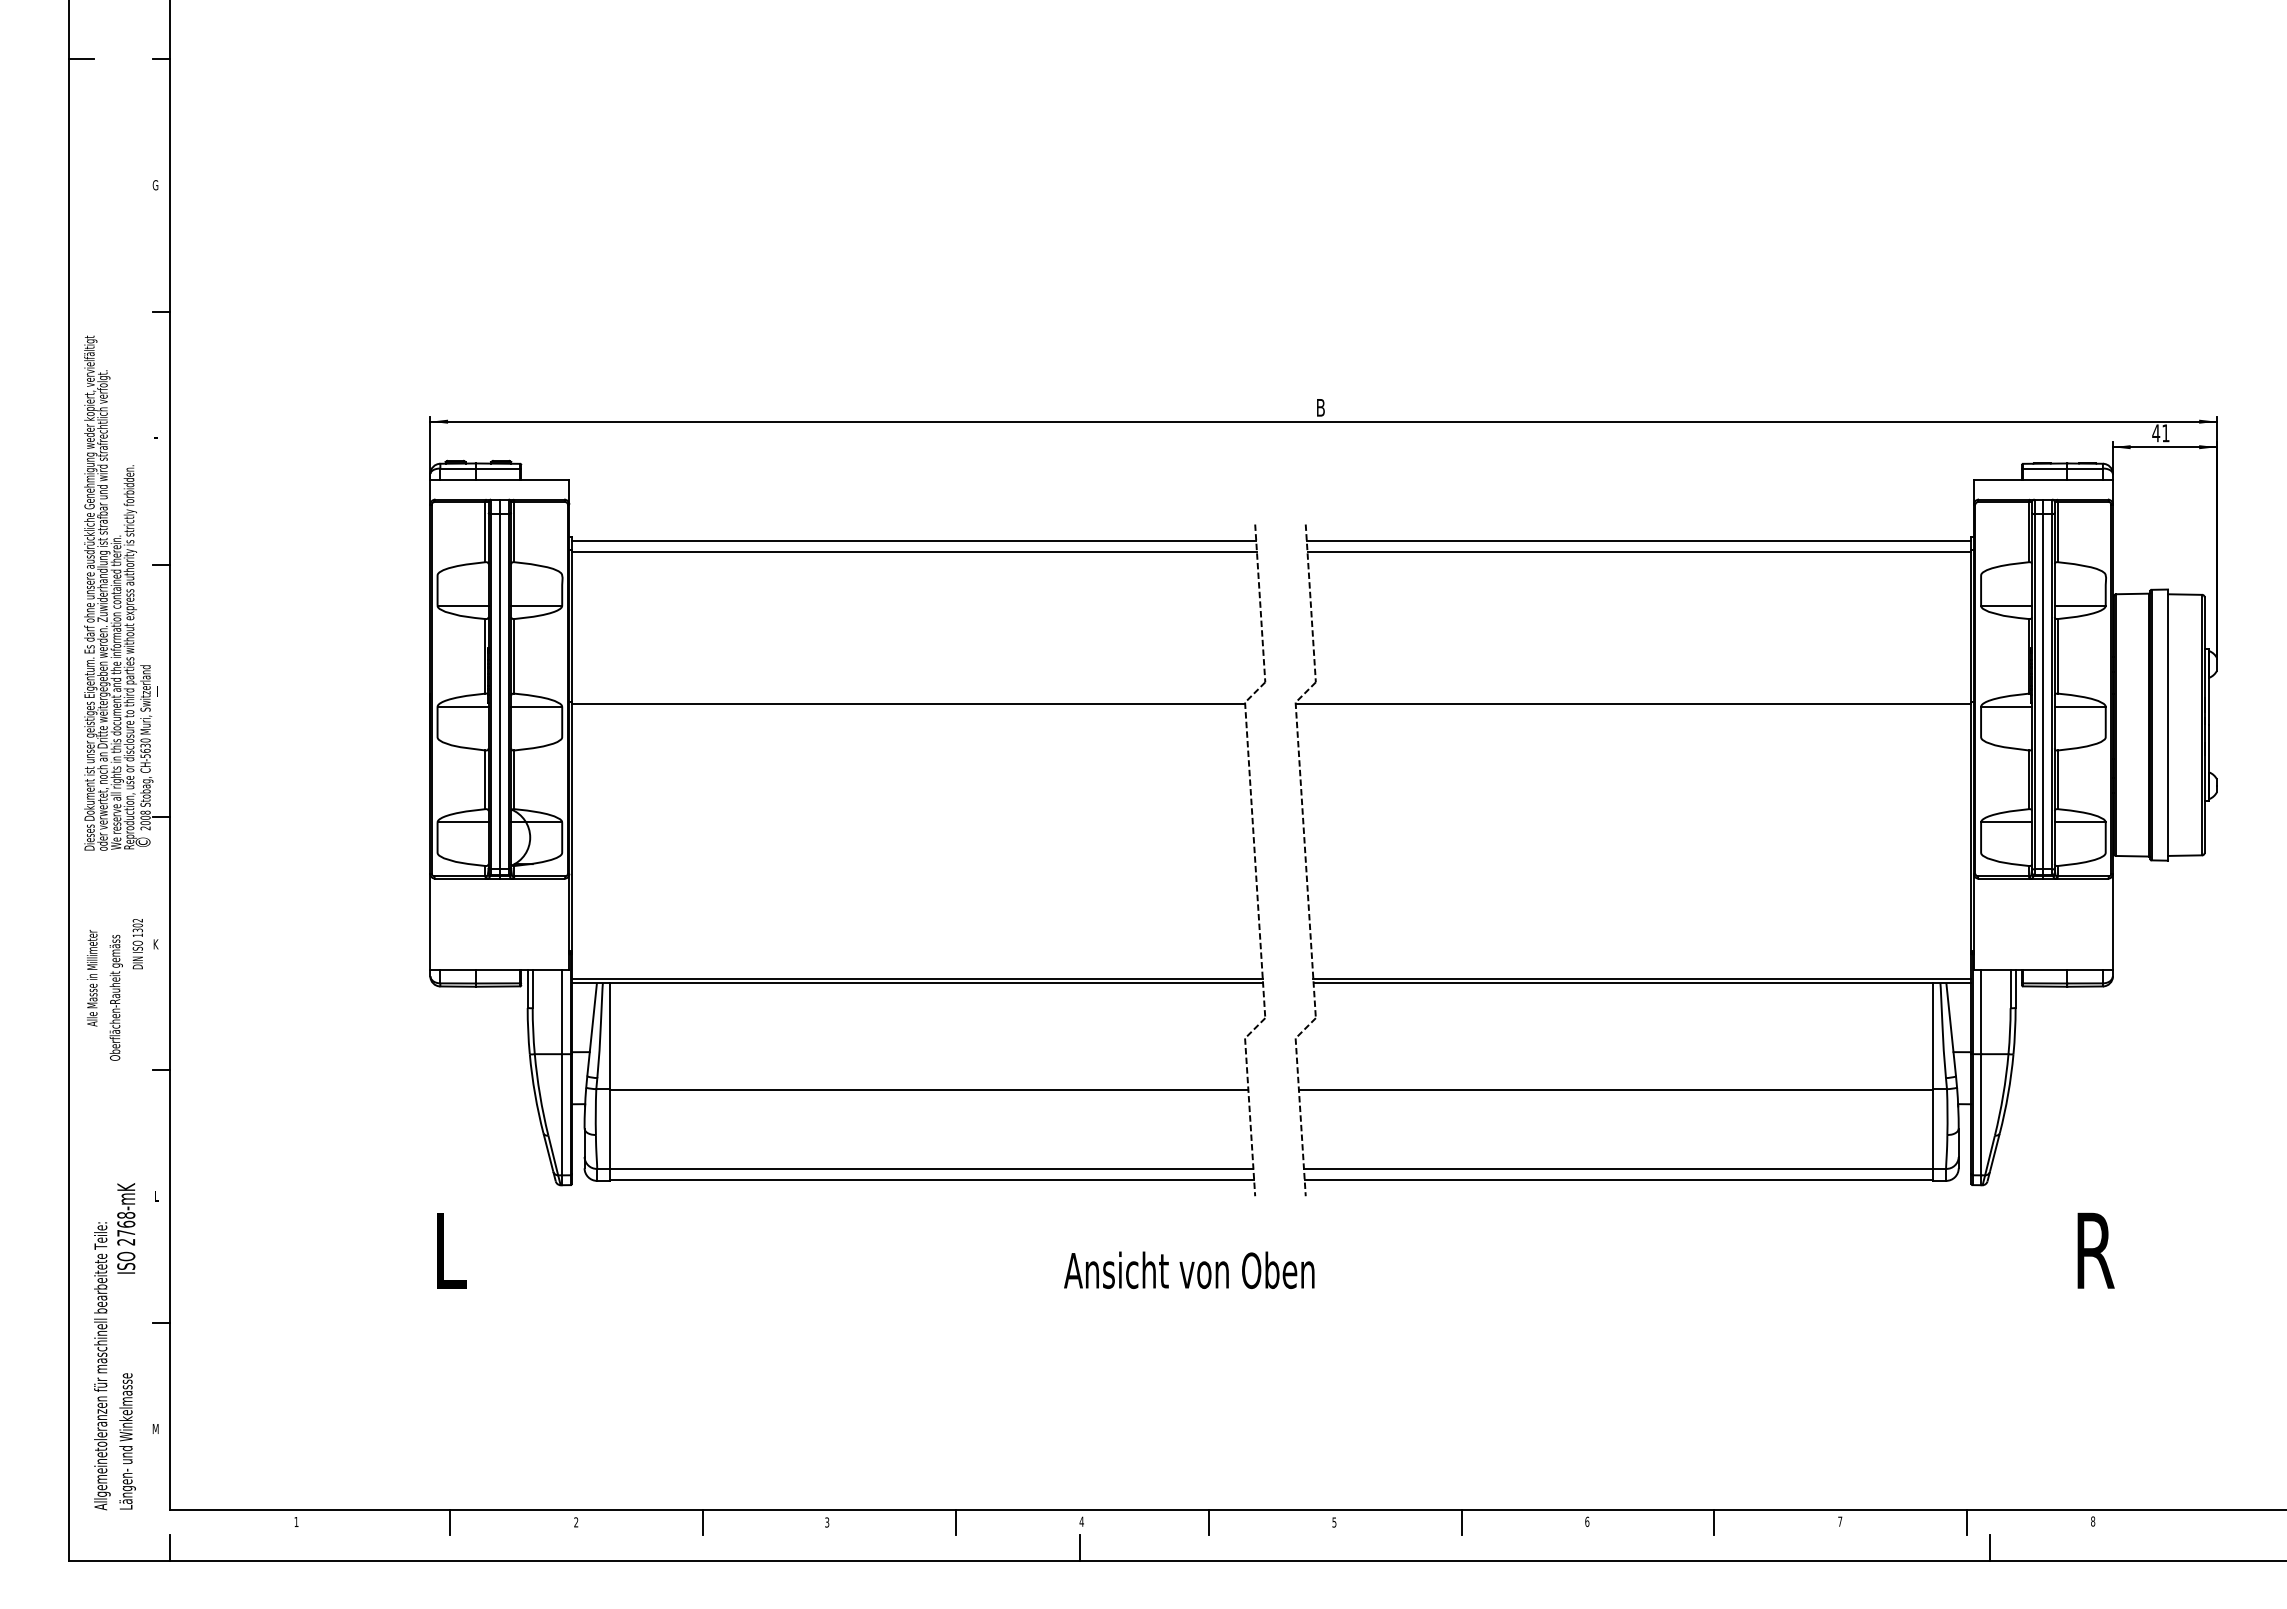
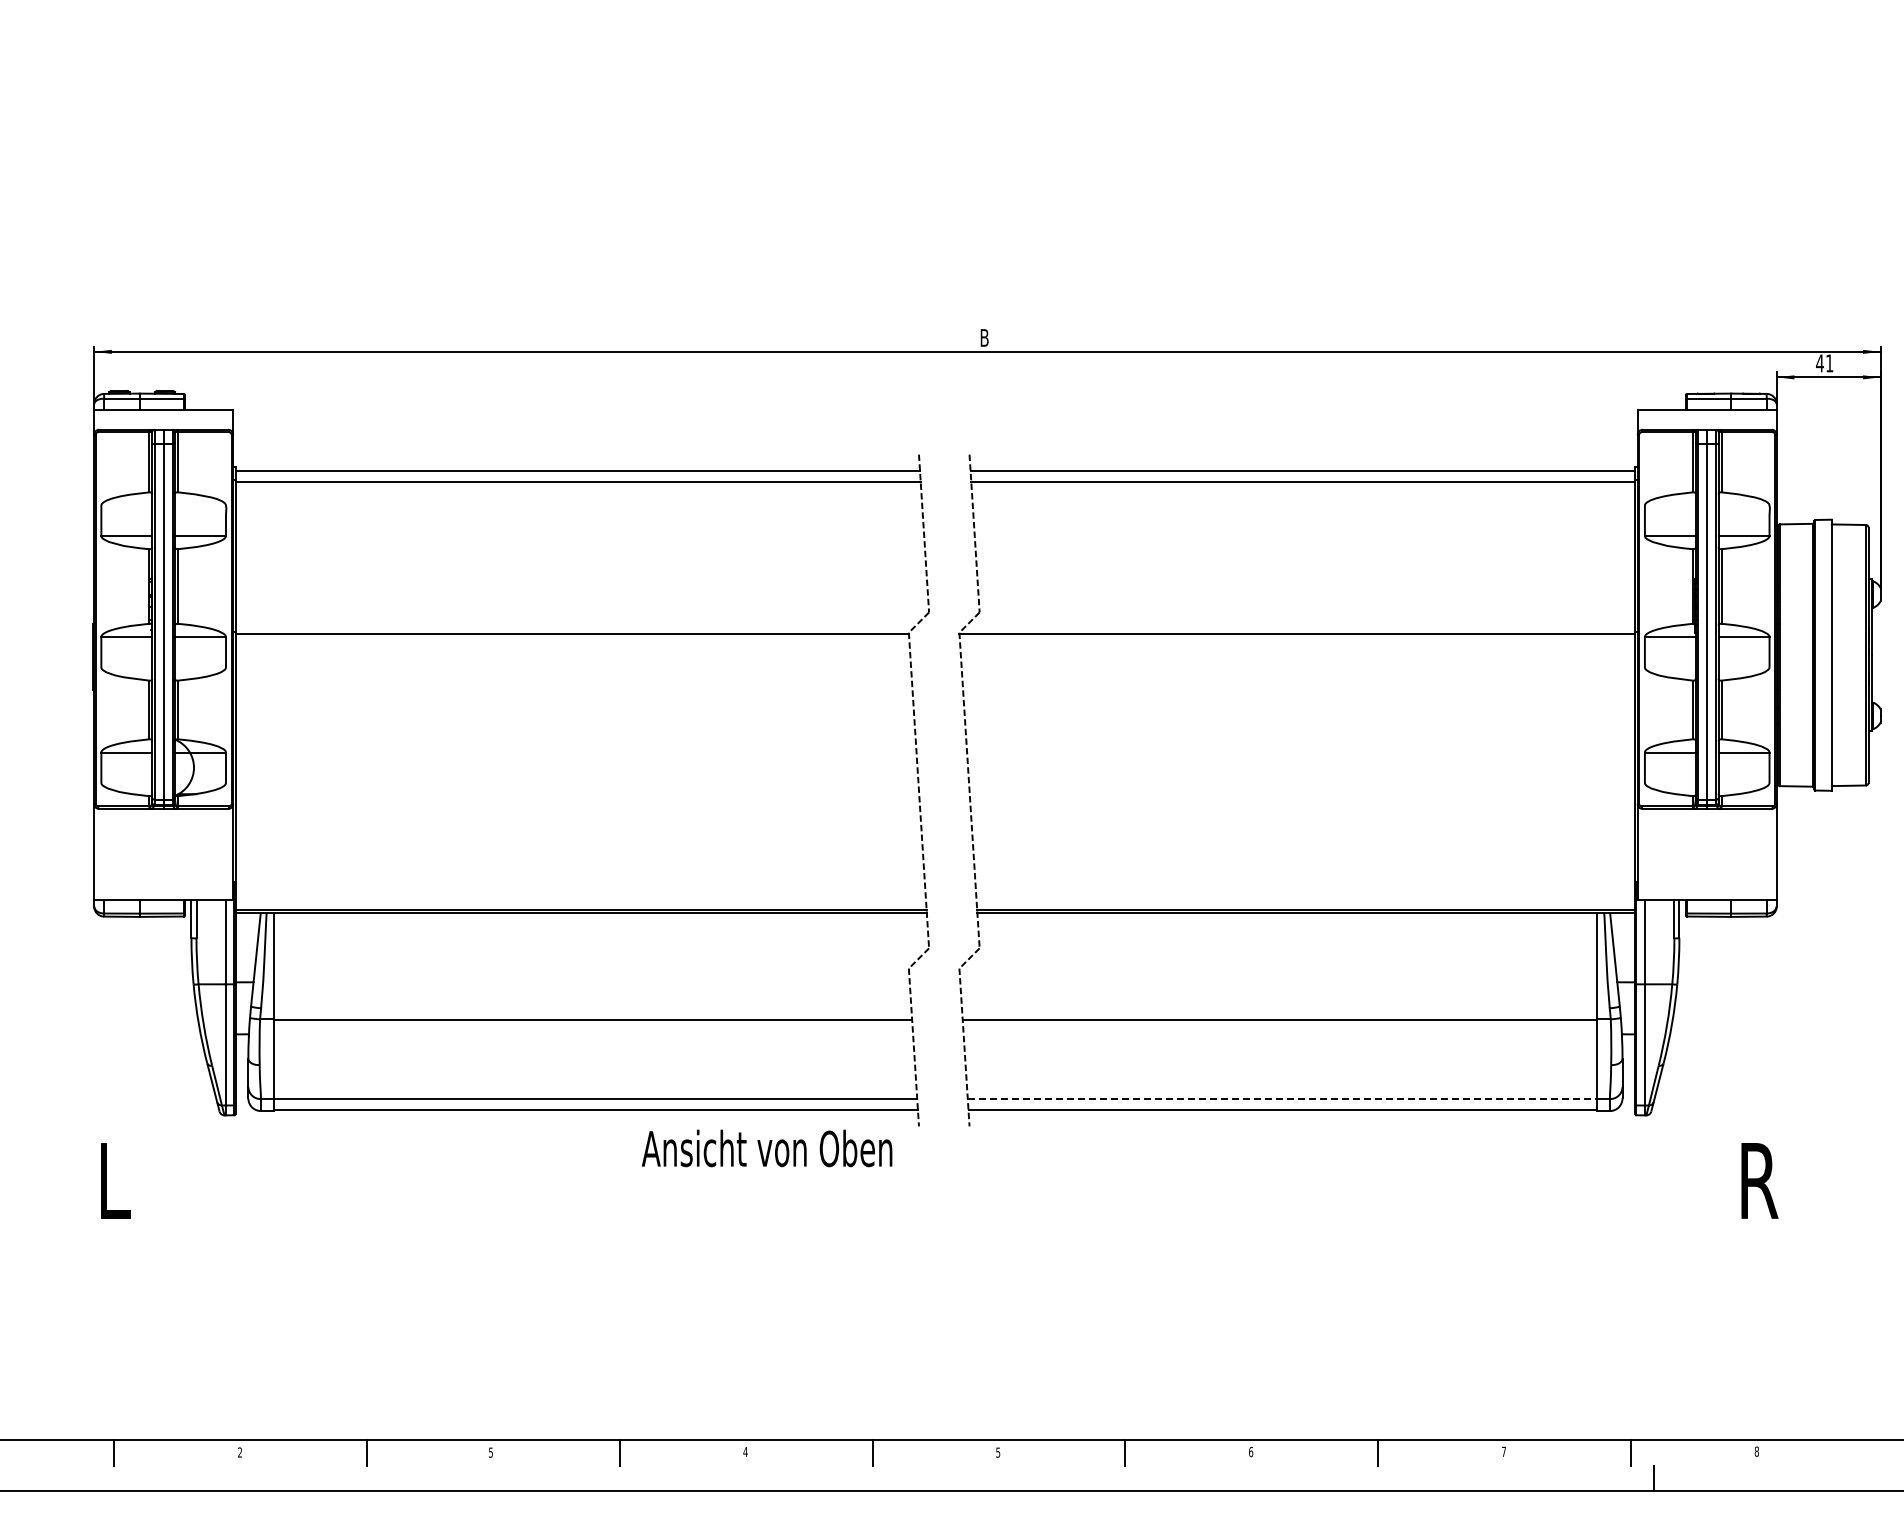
line: (1618, 1169) -> (1282, 1099), solid -> dashed
text: (1189, 1269) -> (767, 1147), moved
text: (827, 1521) -> (491, 1451), 3 -> 5
line: (1079, 1547) -> (743, 1477), removed

